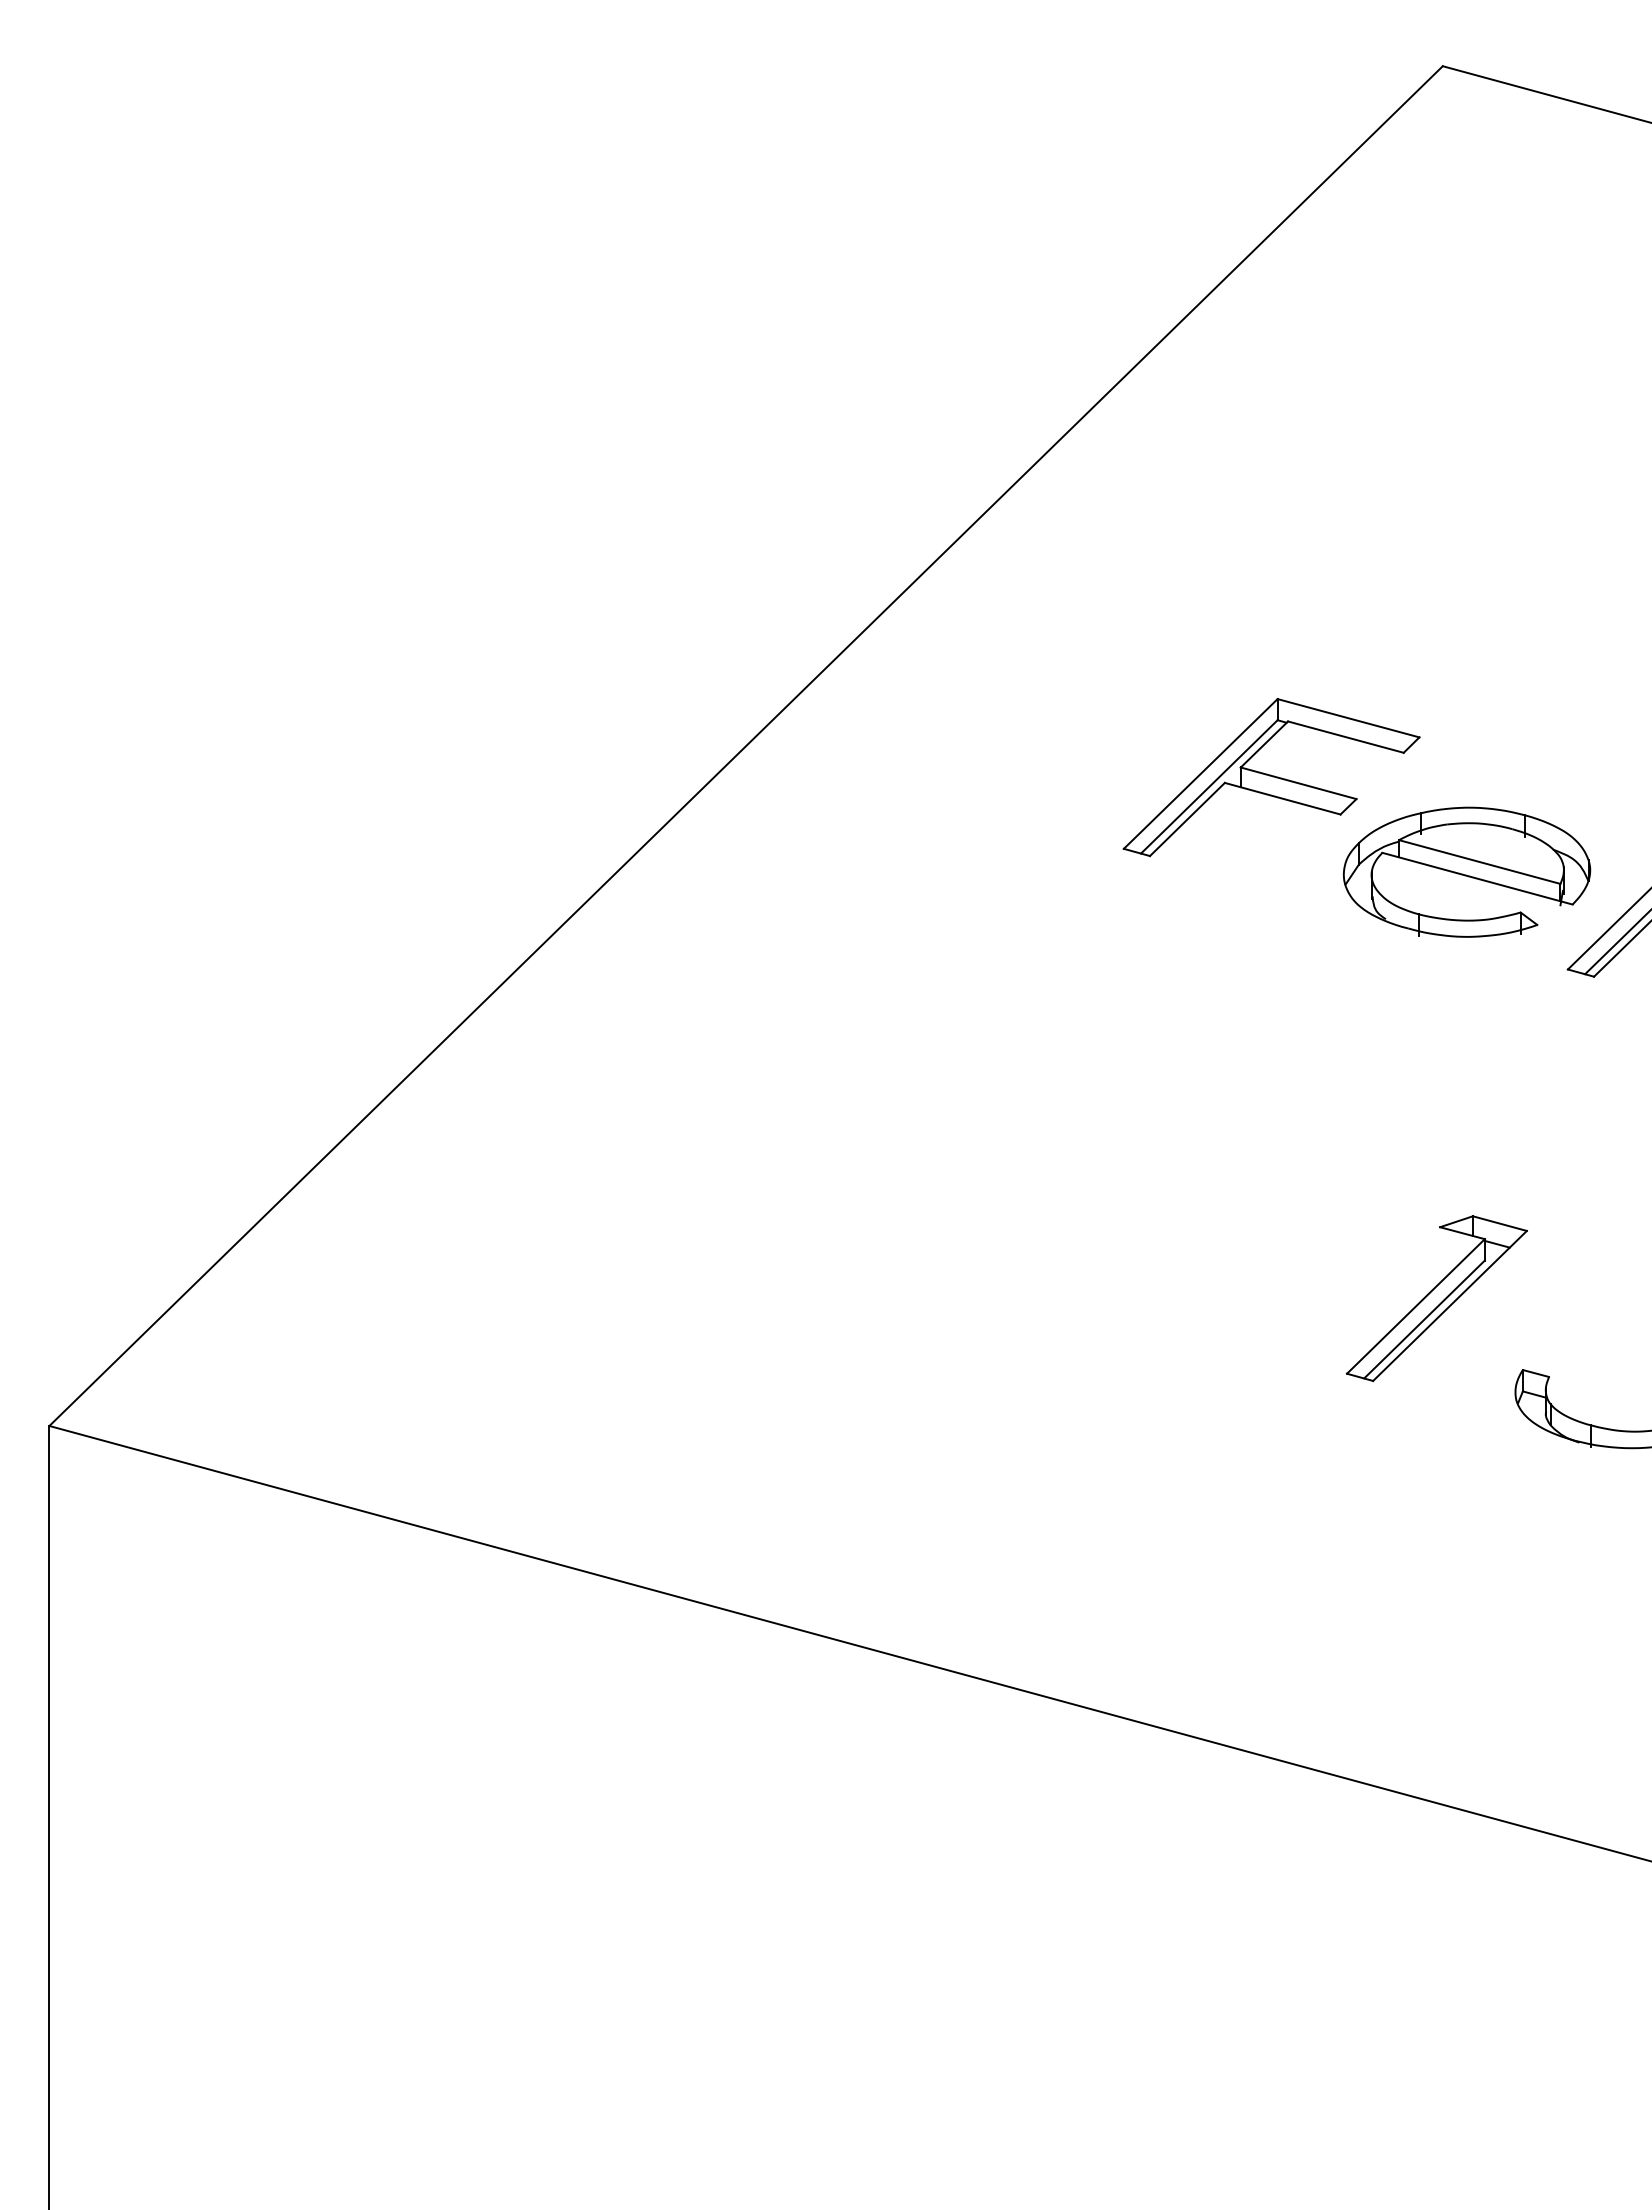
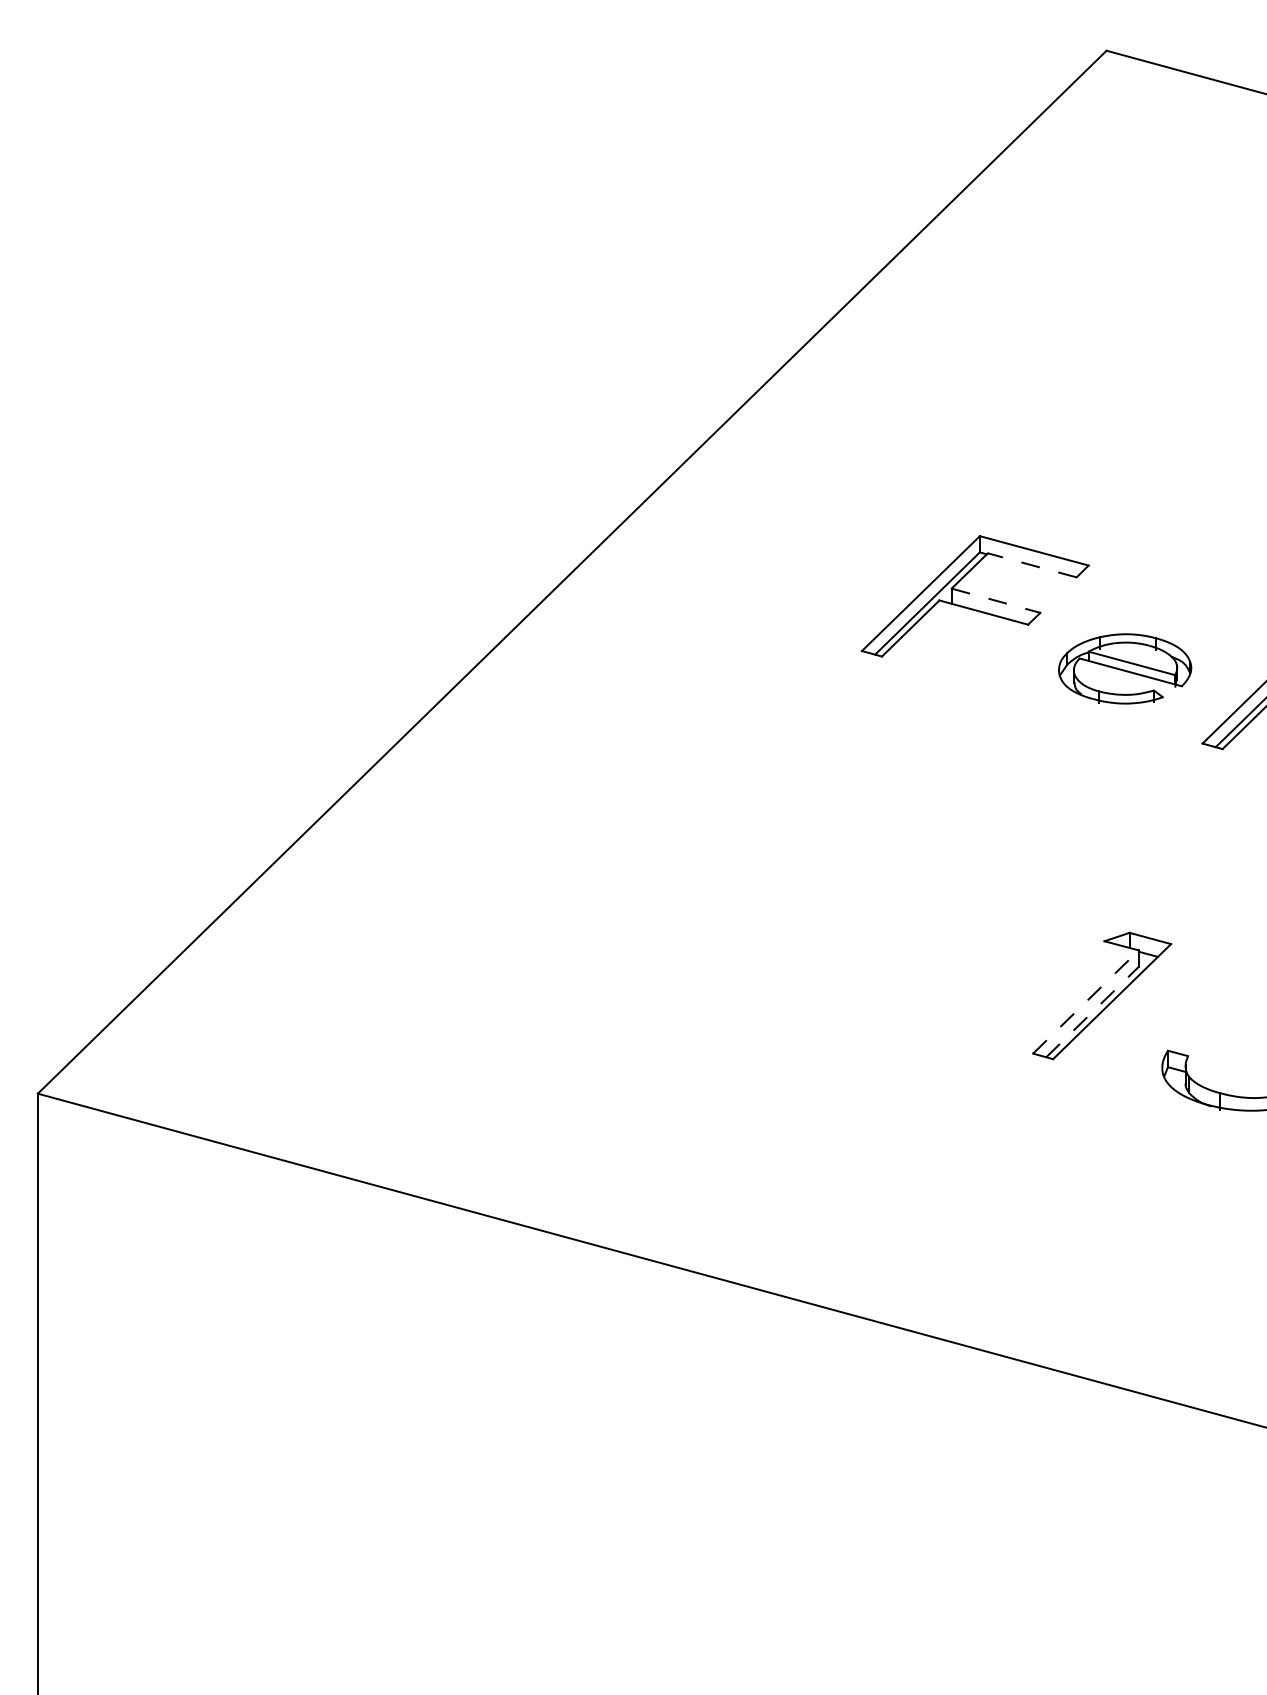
line: (1345, 737) -> (1031, 565), solid -> dashed
line: (1298, 783) -> (995, 600), solid -> dashed
part: (1466, 871) -> (1124, 668), size x0.7
line: (1416, 1306) -> (1086, 1002), solid -> dashed
line: (1424, 1319) -> (1092, 1012), solid -> dashed

